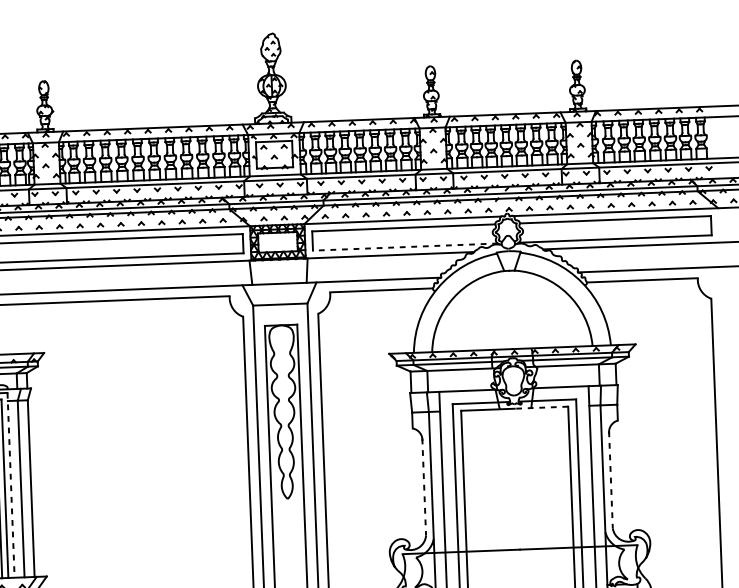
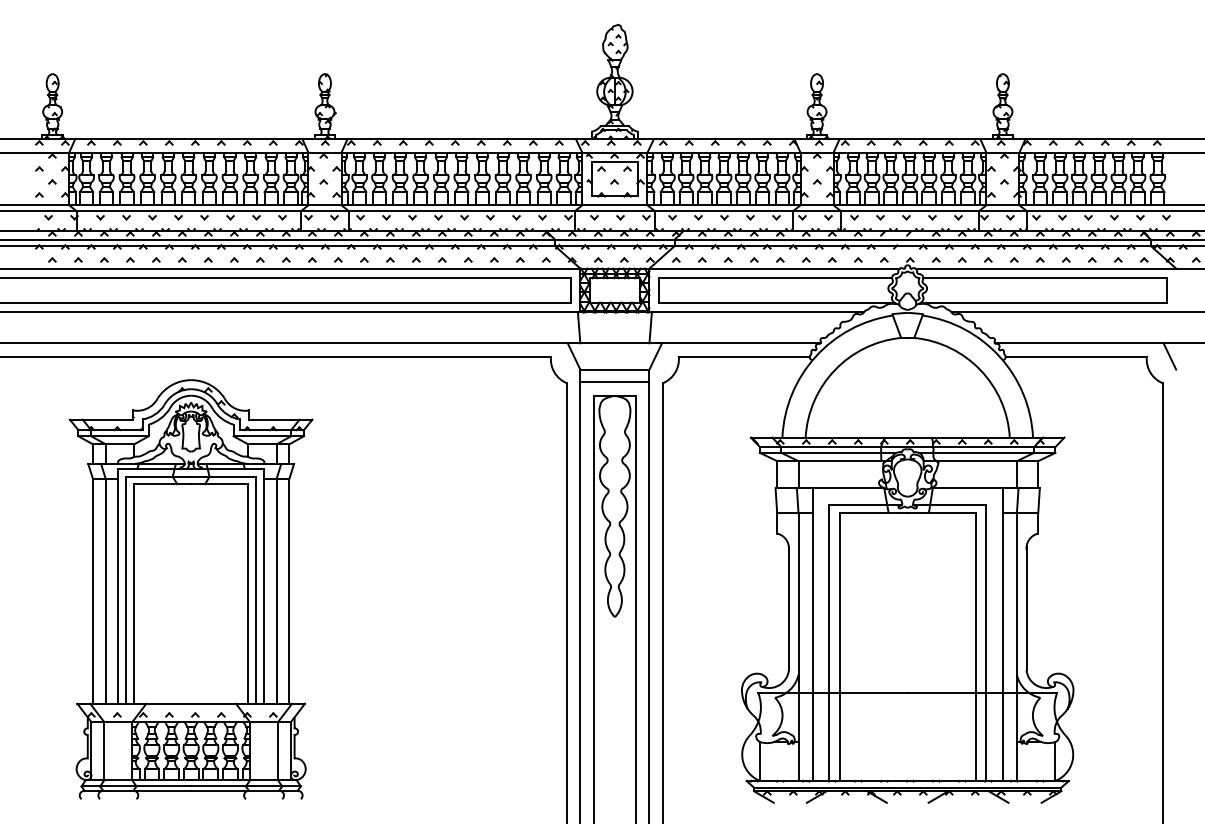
line: (405, 246) -> (776, 302), dashed -> solid
line: (715, 277) -> (1169, 356), added
line: (280, 314) -> (614, 382), added
line: (541, 407) -> (941, 513), dashed -> solid
line: (610, 479) -> (1026, 608), dashed -> solid
line: (10, 485) -> (263, 586), dashed -> solid
line: (423, 487) -> (788, 608), dashed -> solid

